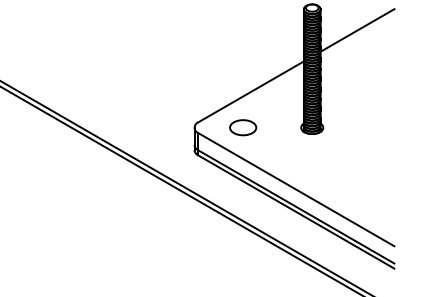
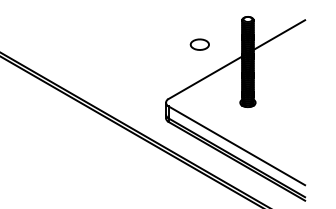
part: (242, 127) -> (199, 44), moved

